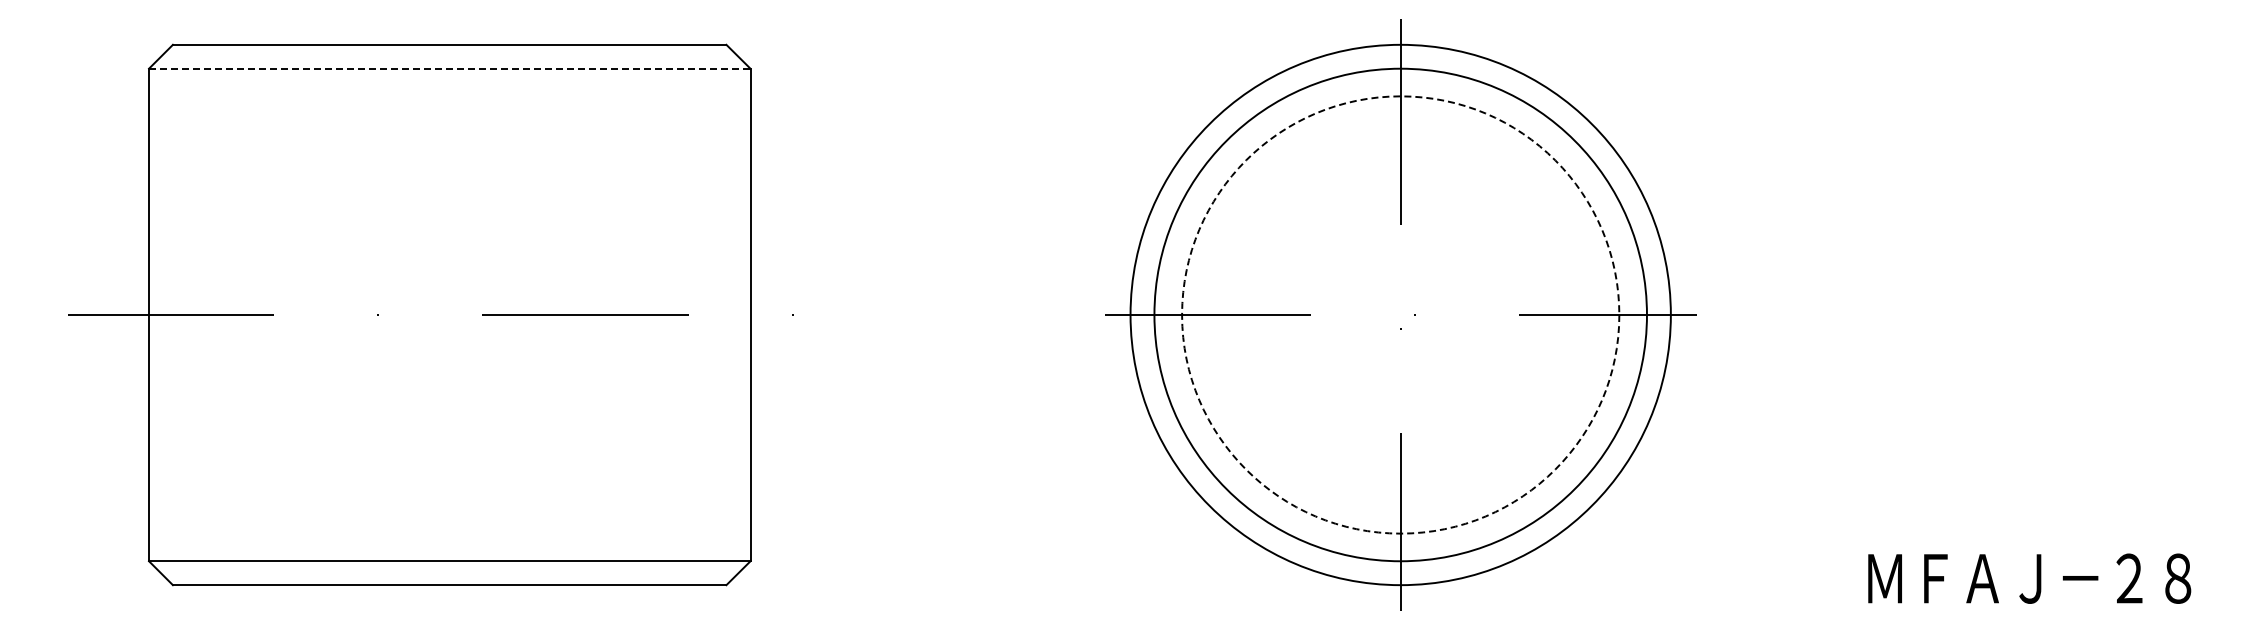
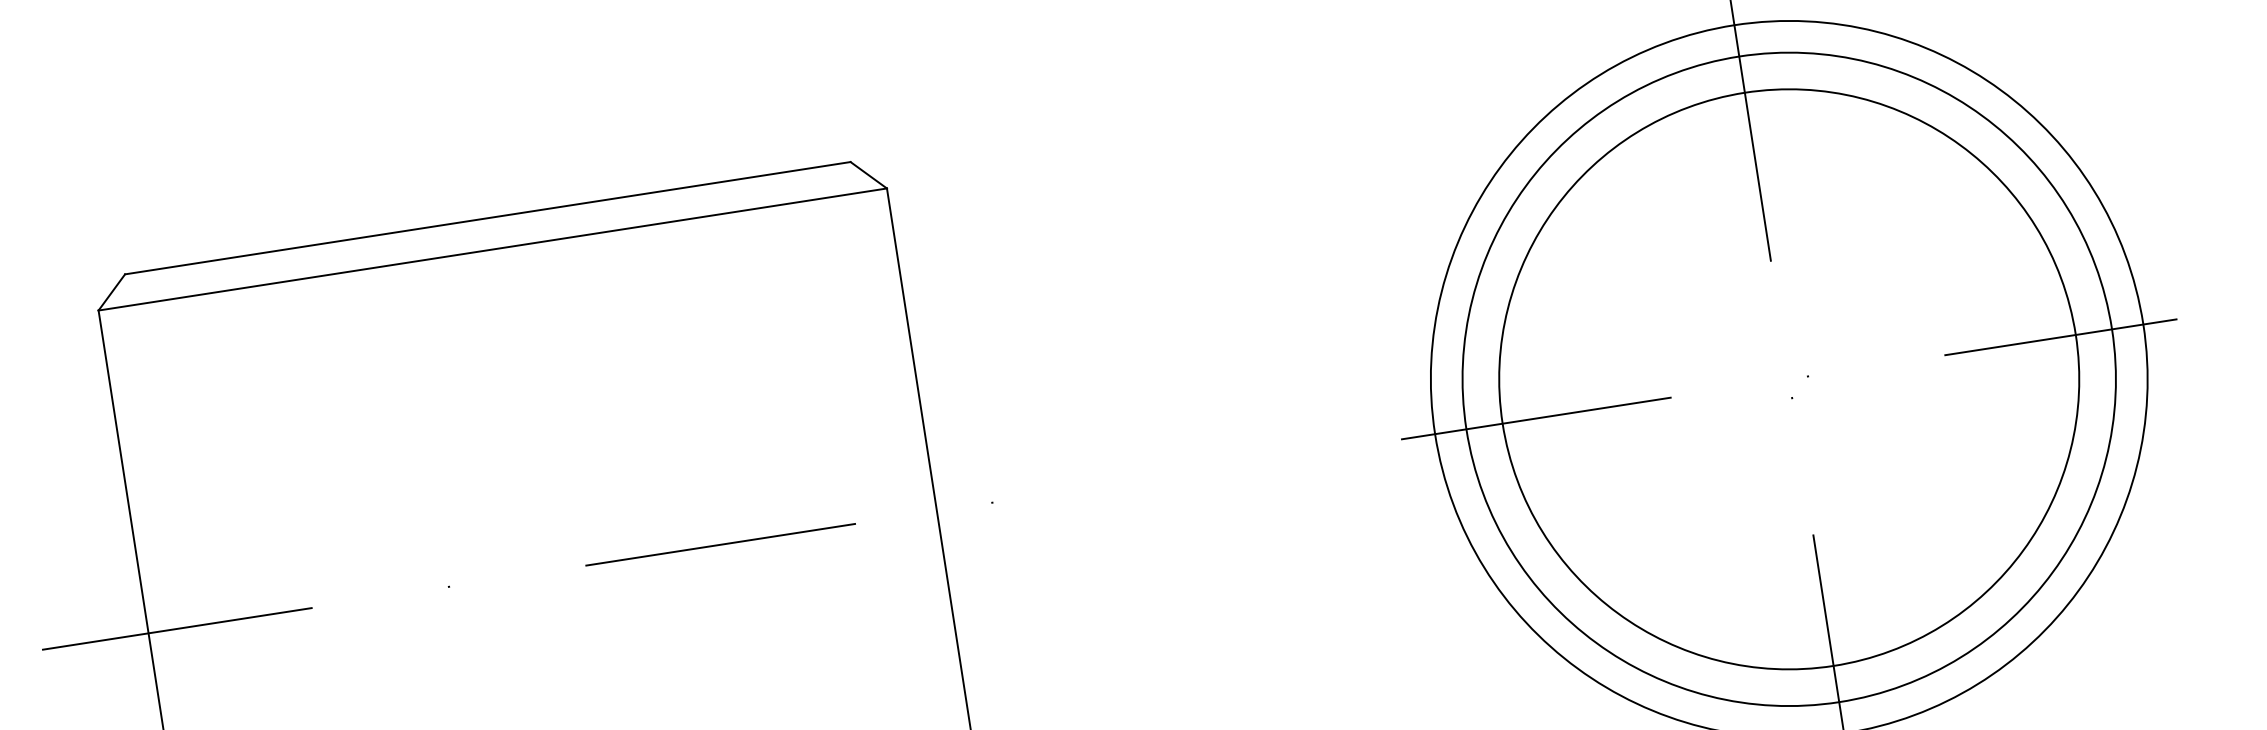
line: (449, 68) -> (492, 249), dashed -> solid
circle: (1400, 314) -> (1788, 378), dashed -> solid

